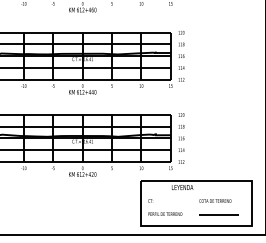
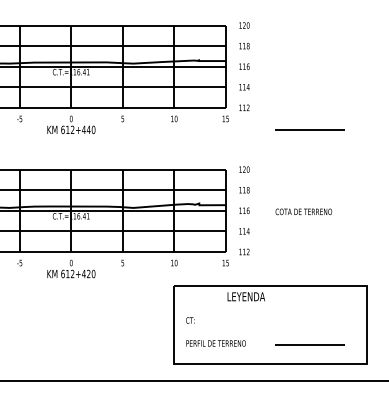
line: (218, 91) -> (309, 128), added
text: (215, 200) -> (304, 210), moved

